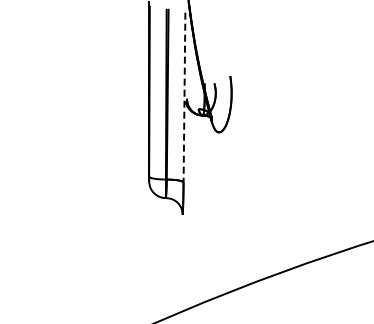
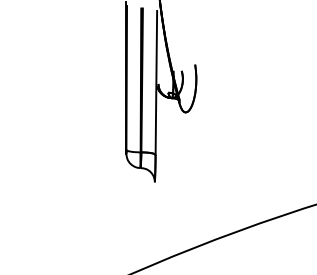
line: (184, 97) -> (156, 82), dashed -> solid

